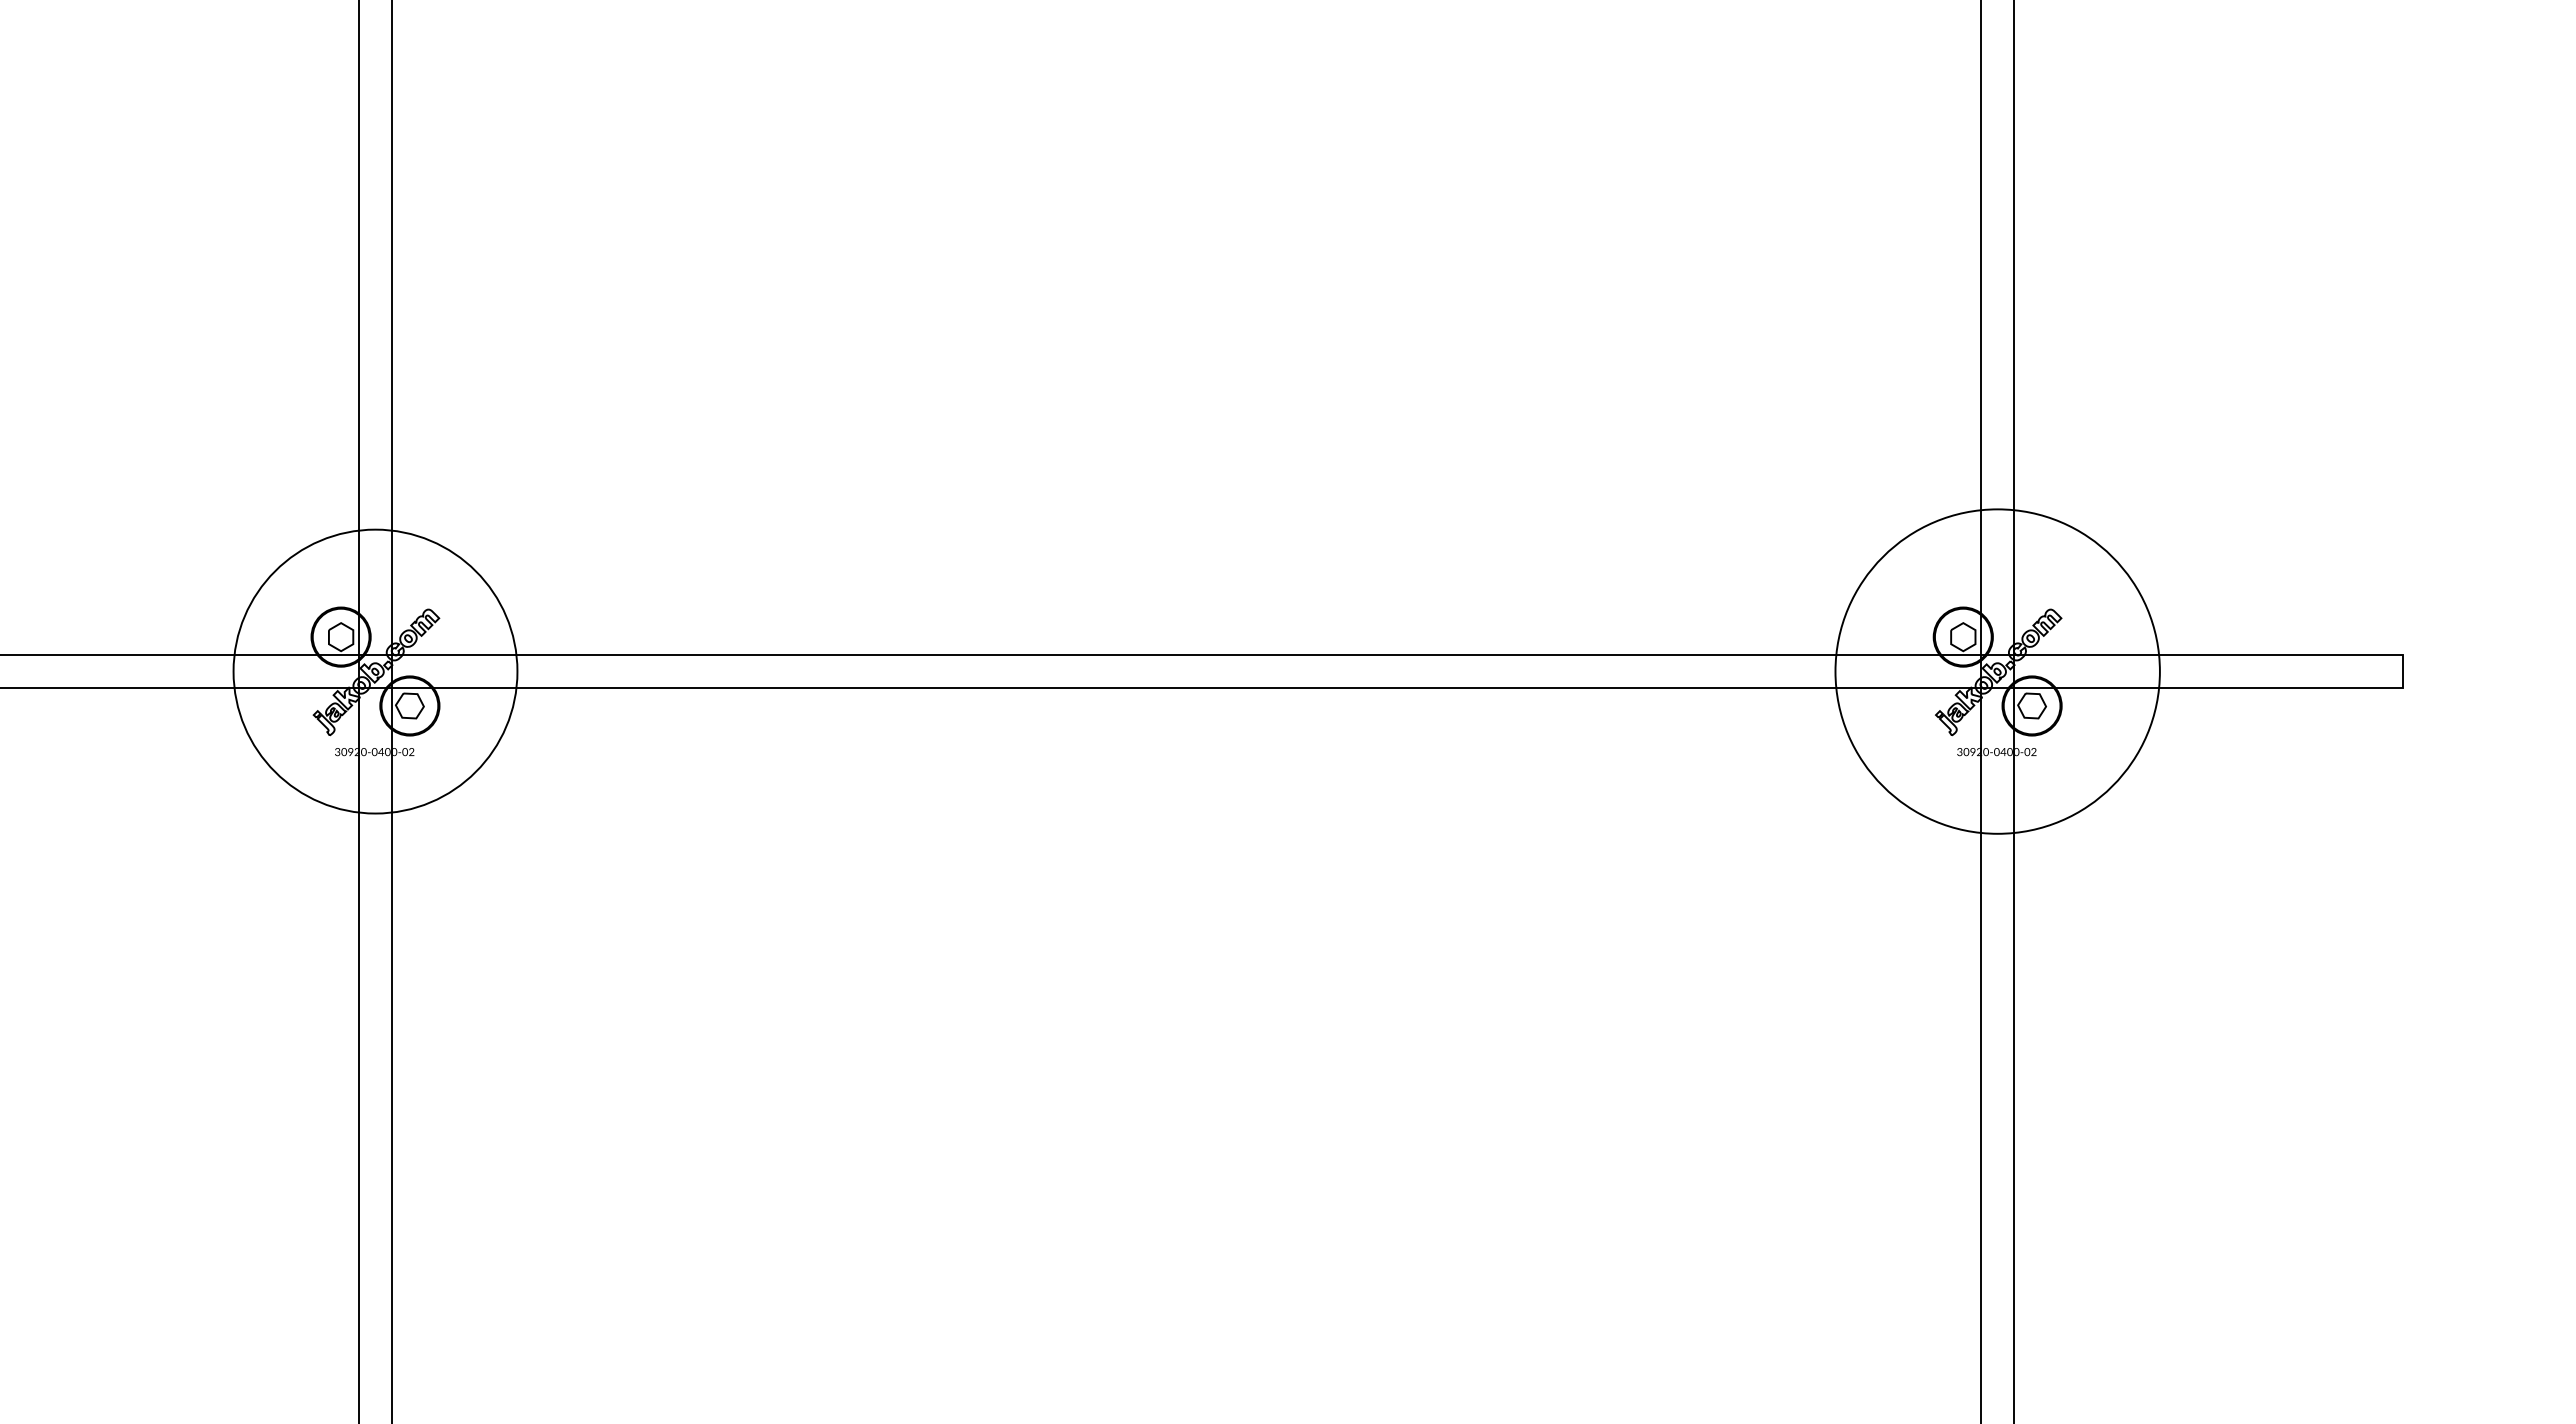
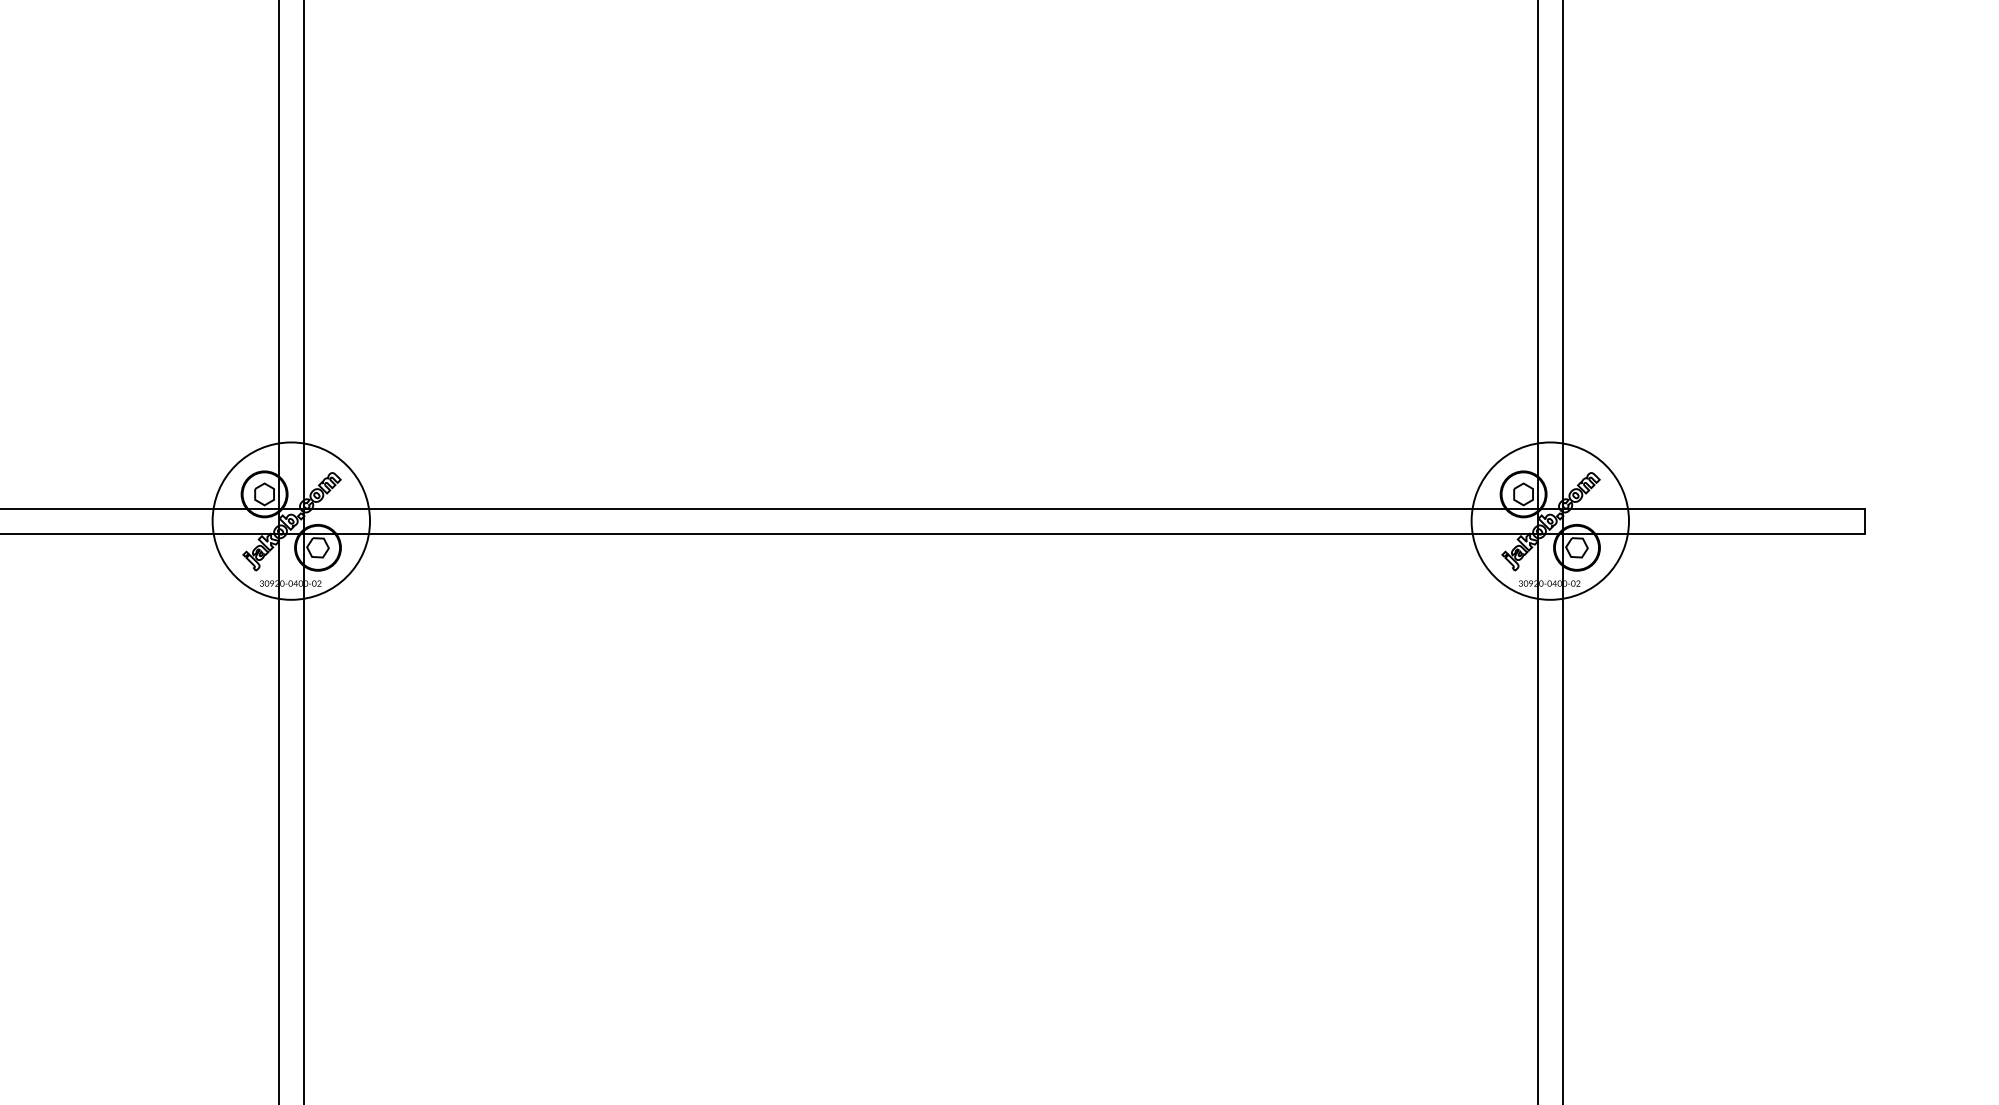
circle: (375, 671) -> (291, 521), size x0.71
circle: (1997, 671) -> (1550, 521), size x0.62

